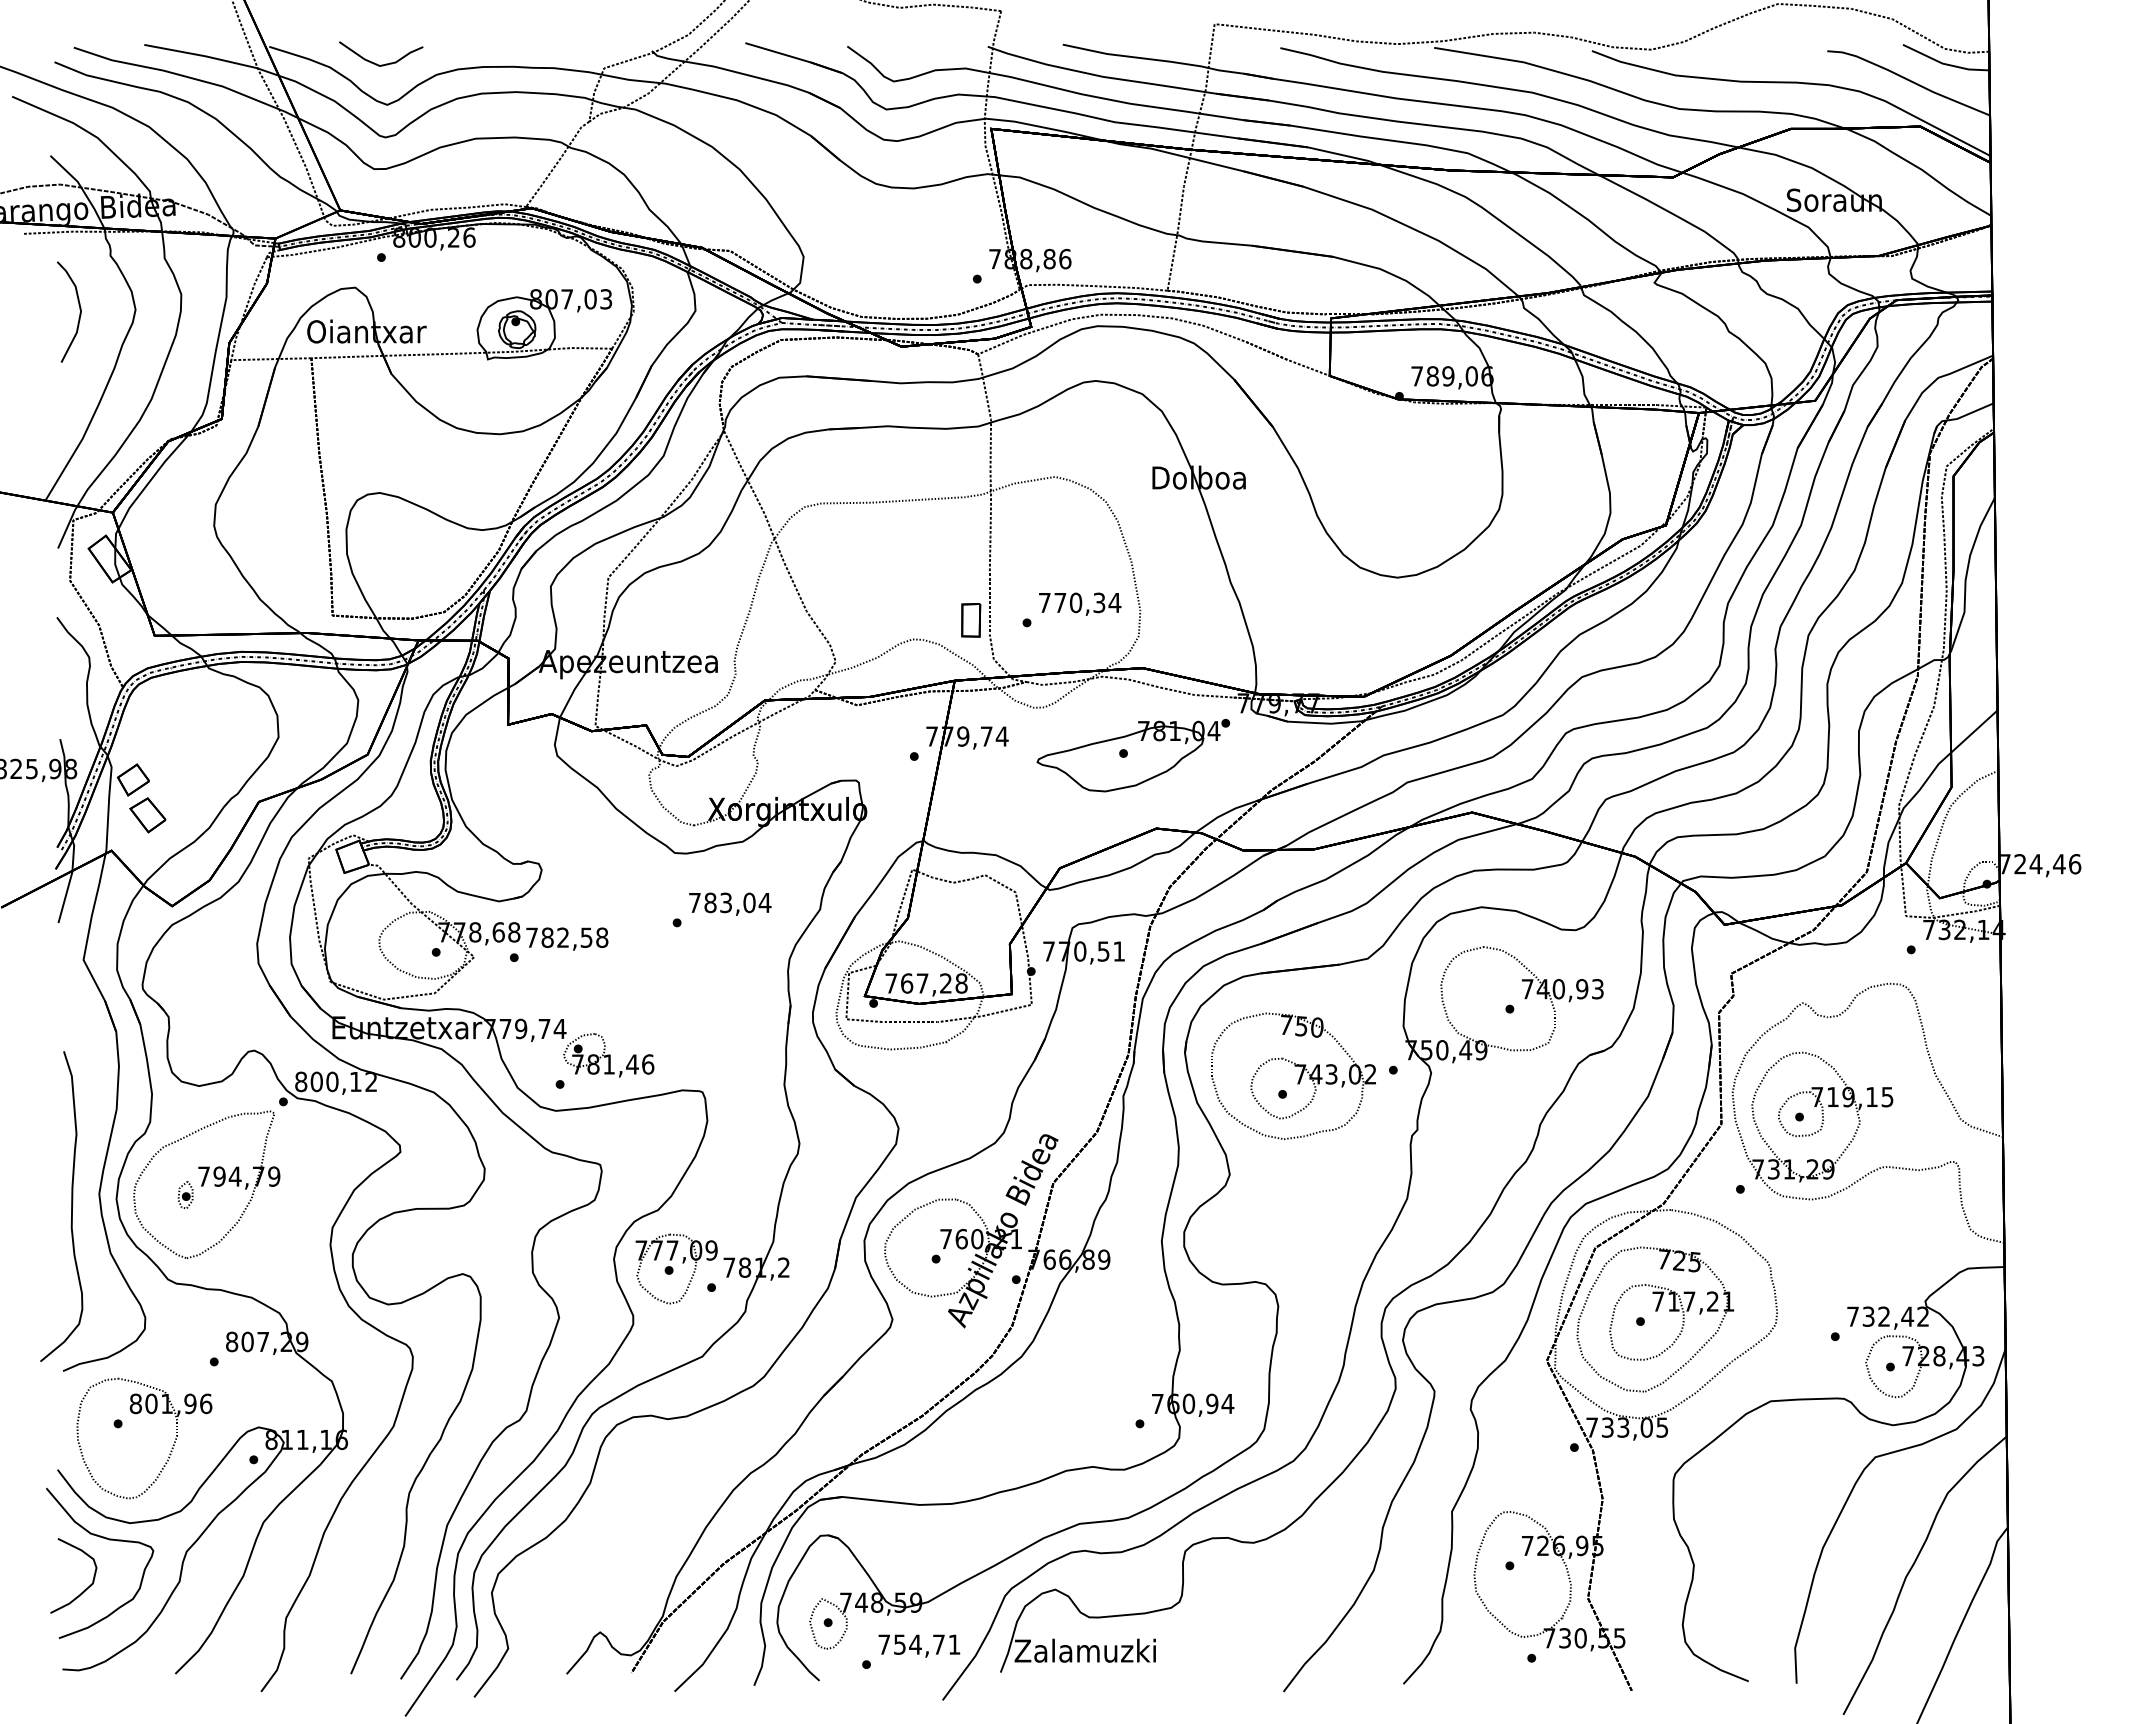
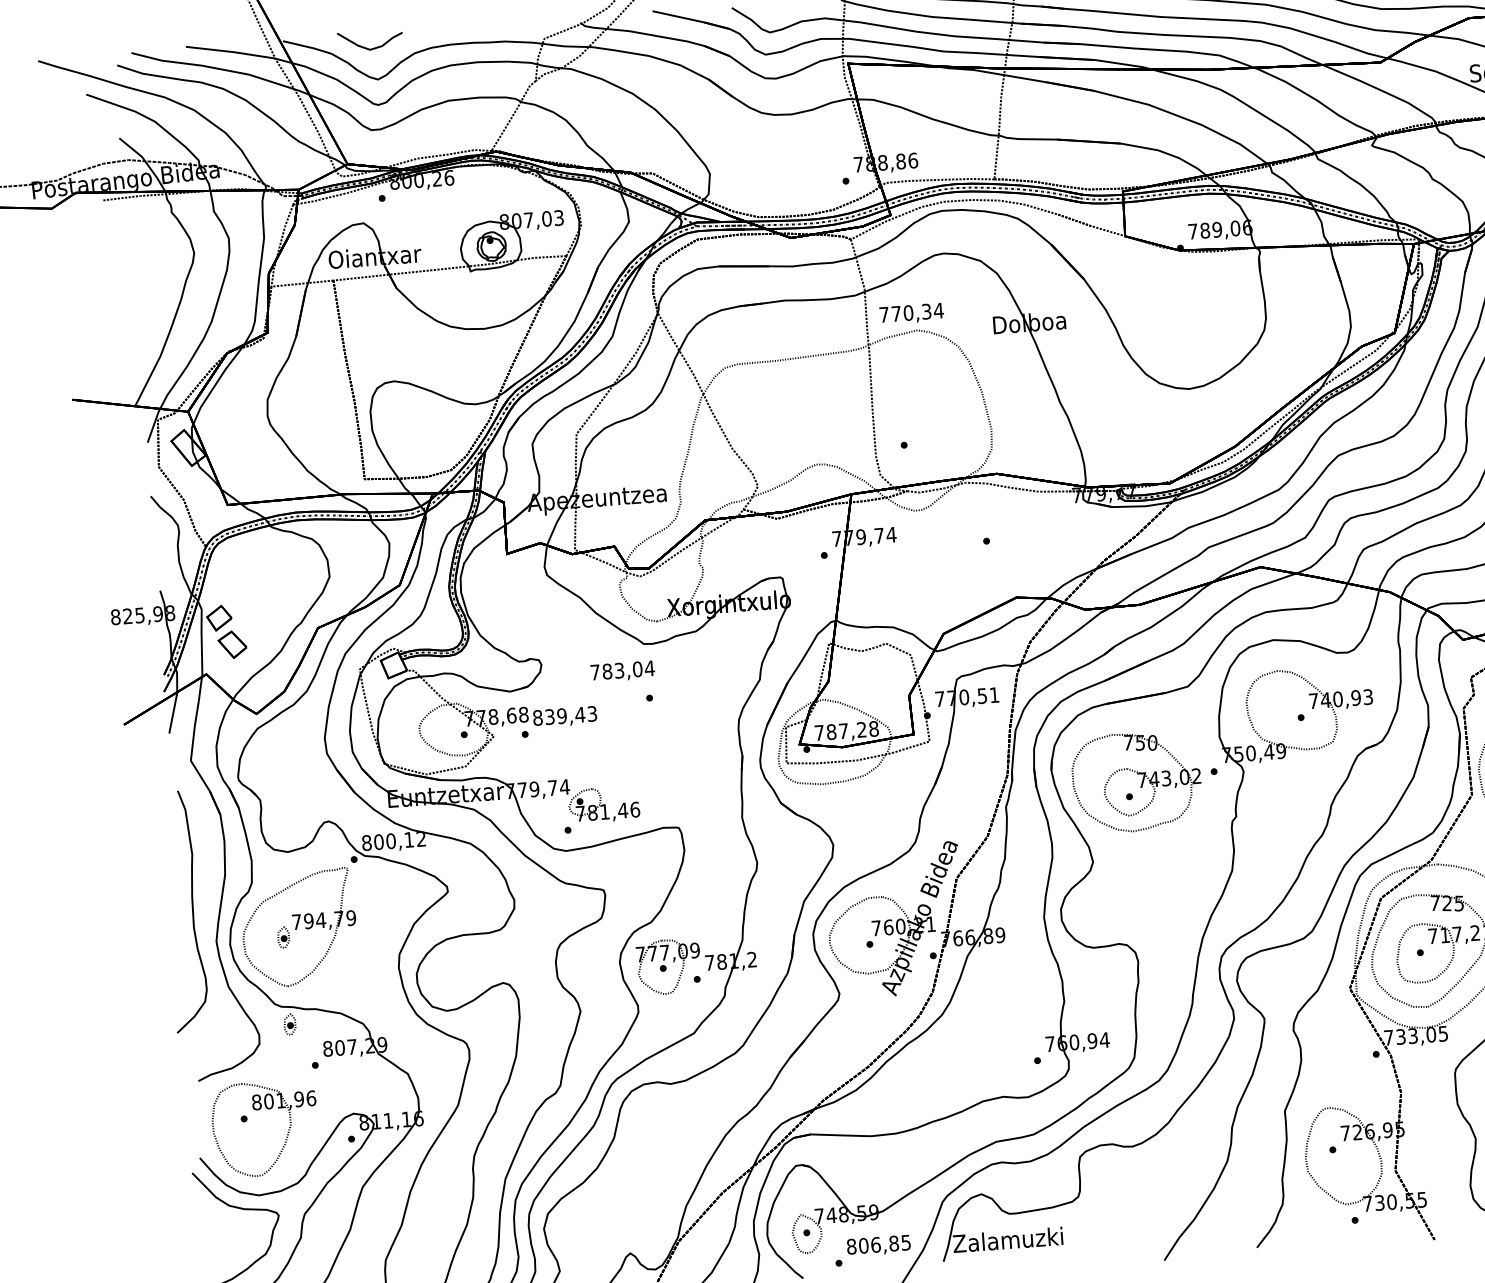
curve: (79, 309) -> (150, 255), removed
text: (1080, 603) -> (912, 313), moved
part: (971, 620) -> (860, 446), removed
part: (1133, 755) -> (994, 542), removed
text: (730, 903) -> (622, 670), moved
text: (567, 937) -> (565, 715), 782,58 -> 839,43
text: (907, 983) -> (831, 732), 767,28 -> 787,28
curve: (71, 1206) -> (192, 910), moved
part: (185, 1306) -> (289, 1024), added
curve: (85, 1588) -> (228, 1248), removed
text: (919, 1644) -> (878, 1244), 754,71 -> 806,85

